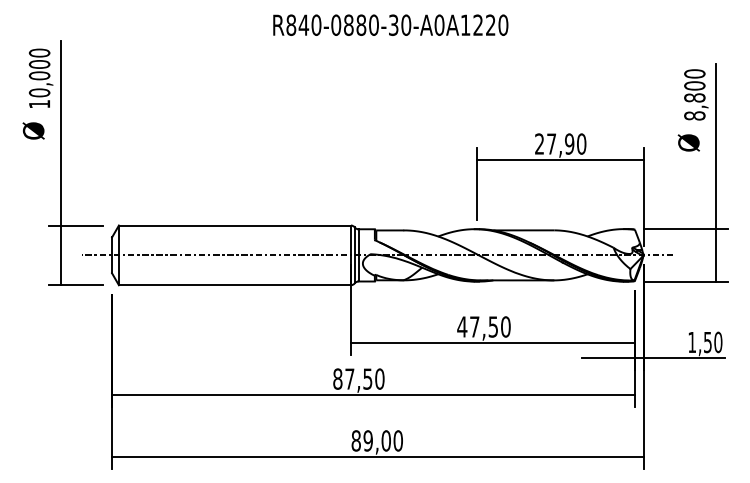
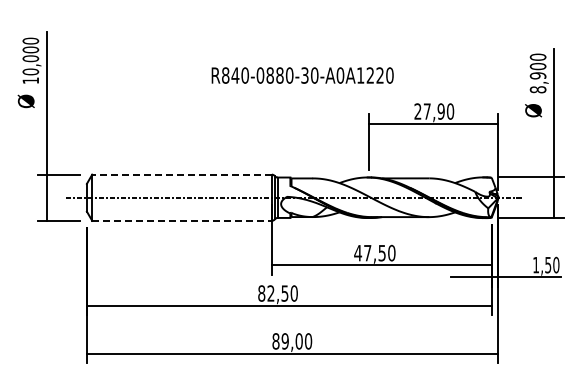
text: (390, 25) -> (302, 75), moved
text: (695, 97) -> (538, 75), 8,800 -> 8,900
line: (235, 225) -> (182, 174), solid -> dashed
line: (235, 284) -> (182, 220), solid -> dashed
text: (349, 379) -> (270, 293), 87,50 -> 82,50

